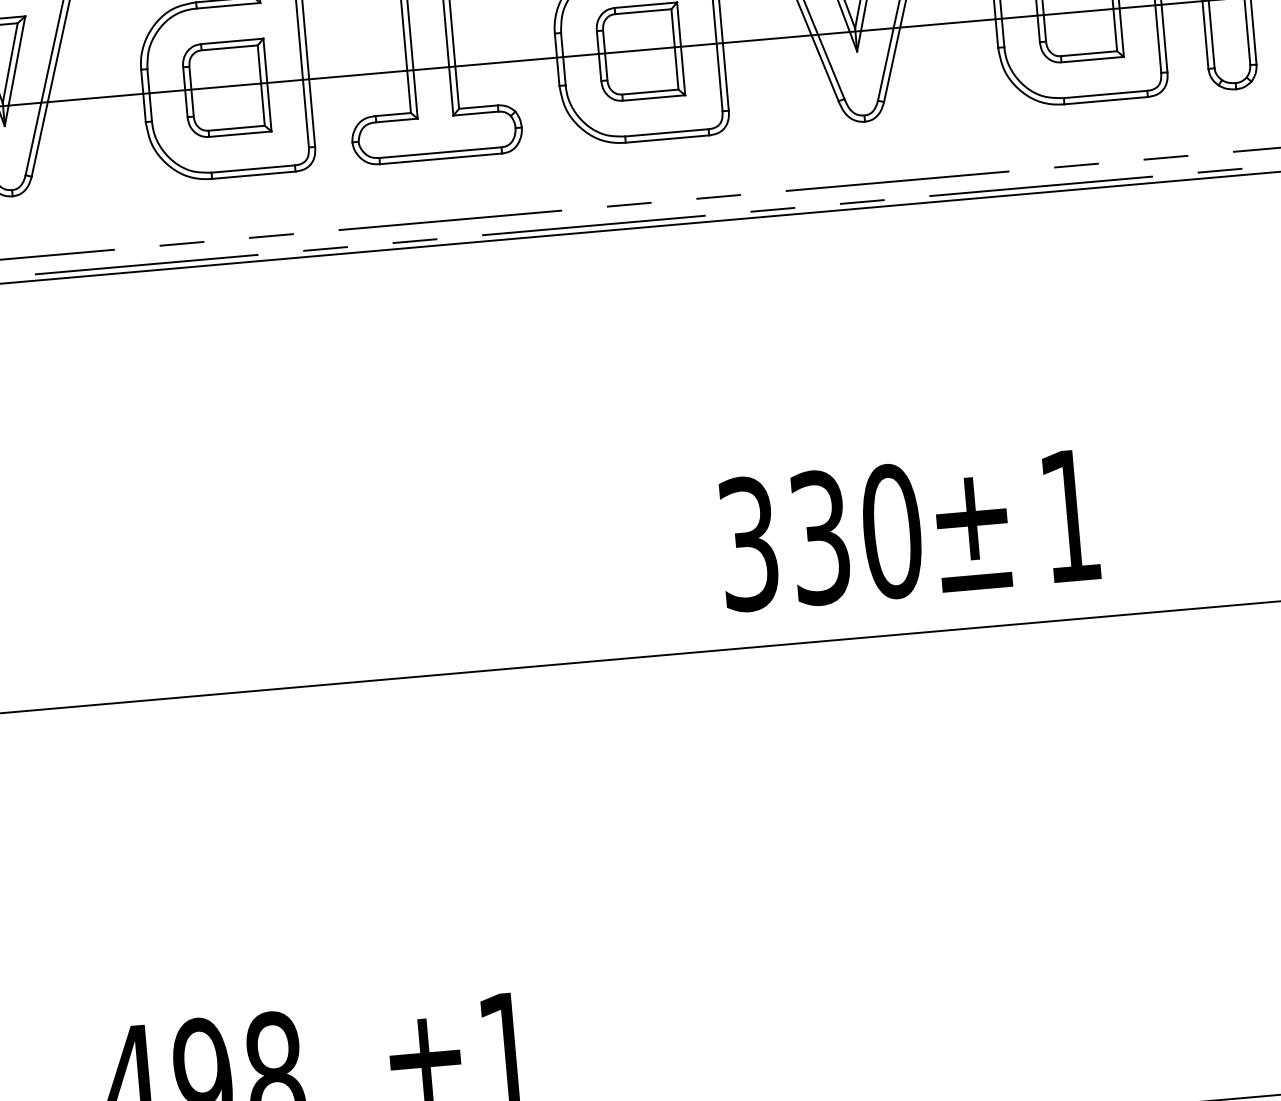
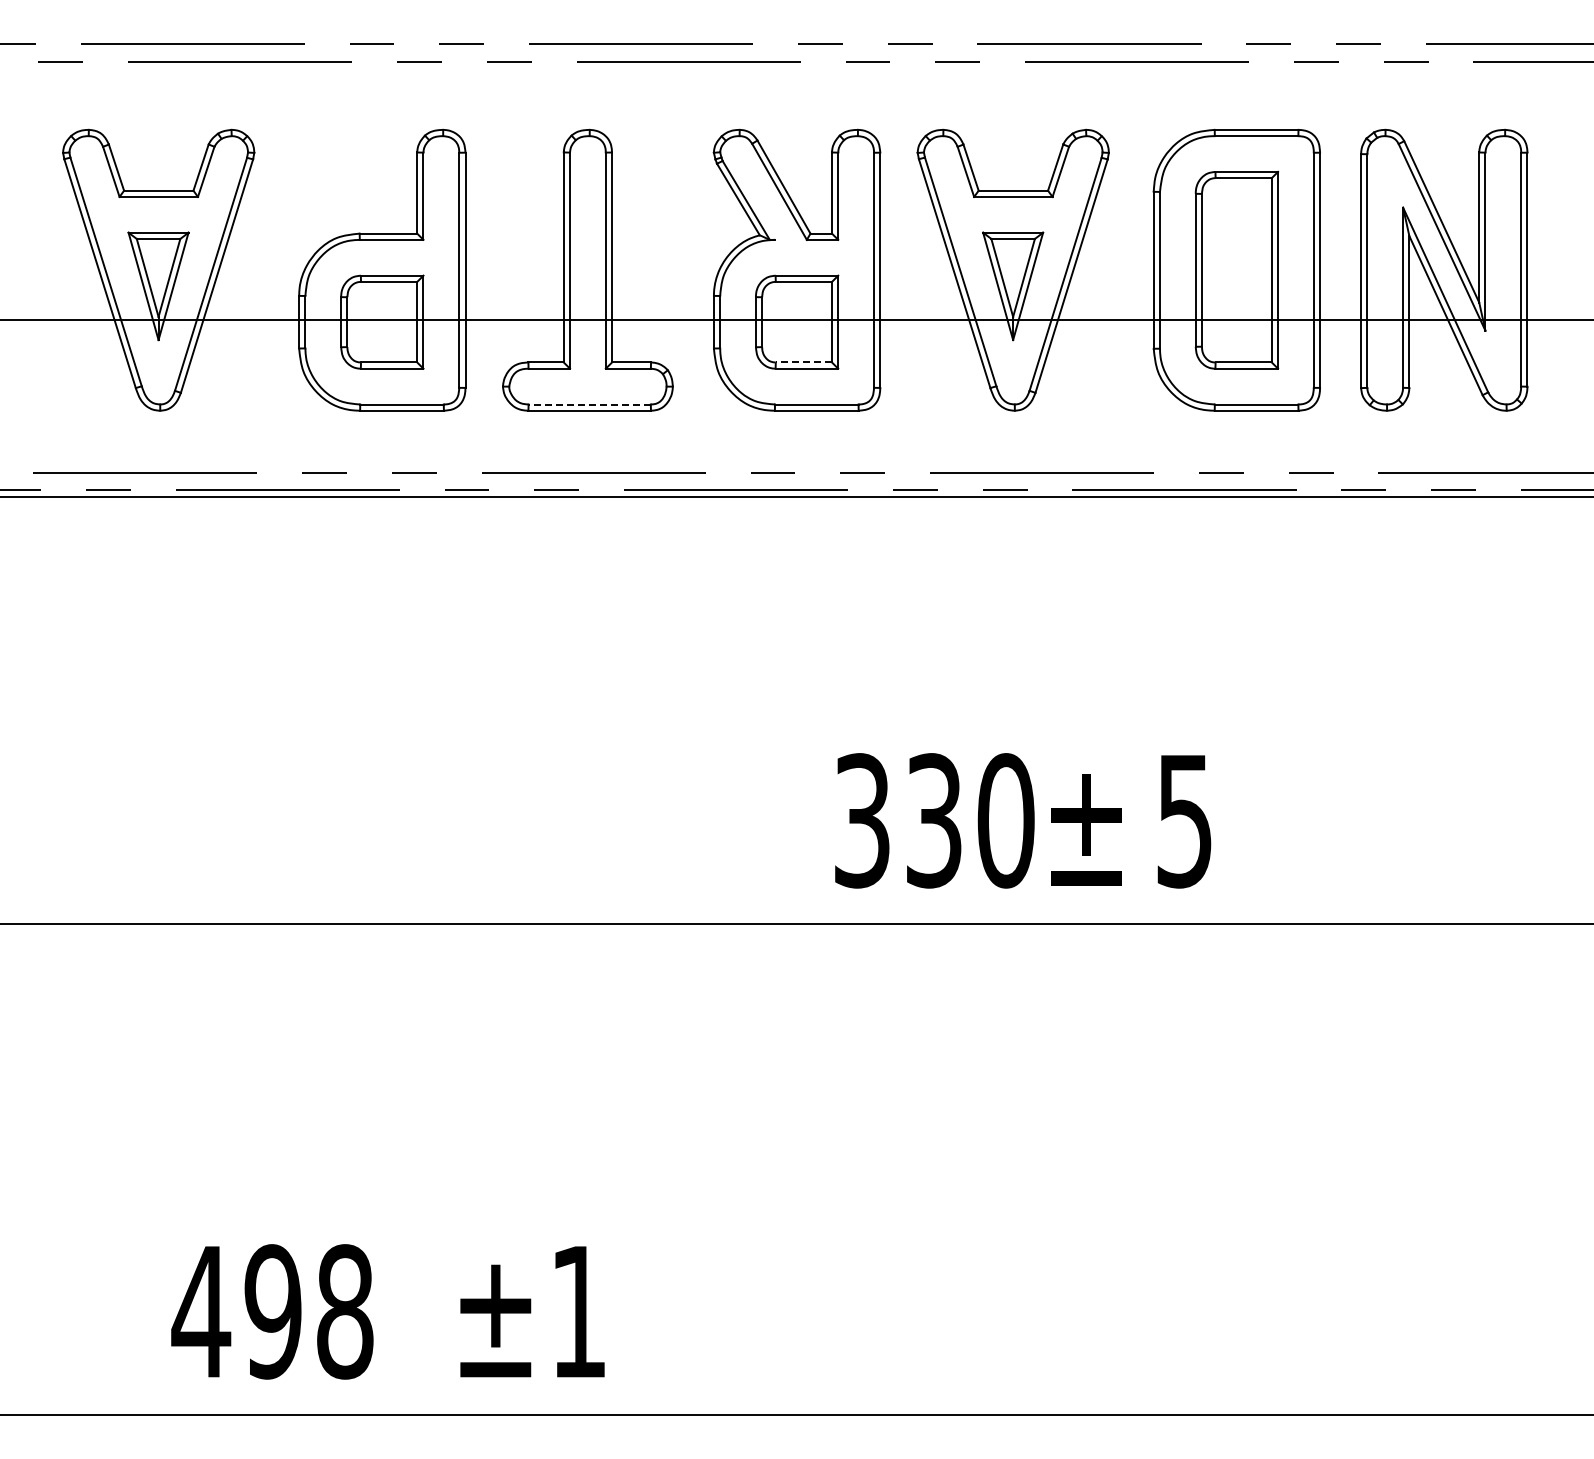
line: (650, 92) -> (803, 362), solid -> dashed
line: (440, 152) -> (589, 404), solid -> dashed
text: (1070, 516) -> (1184, 821), 1 -> 5

